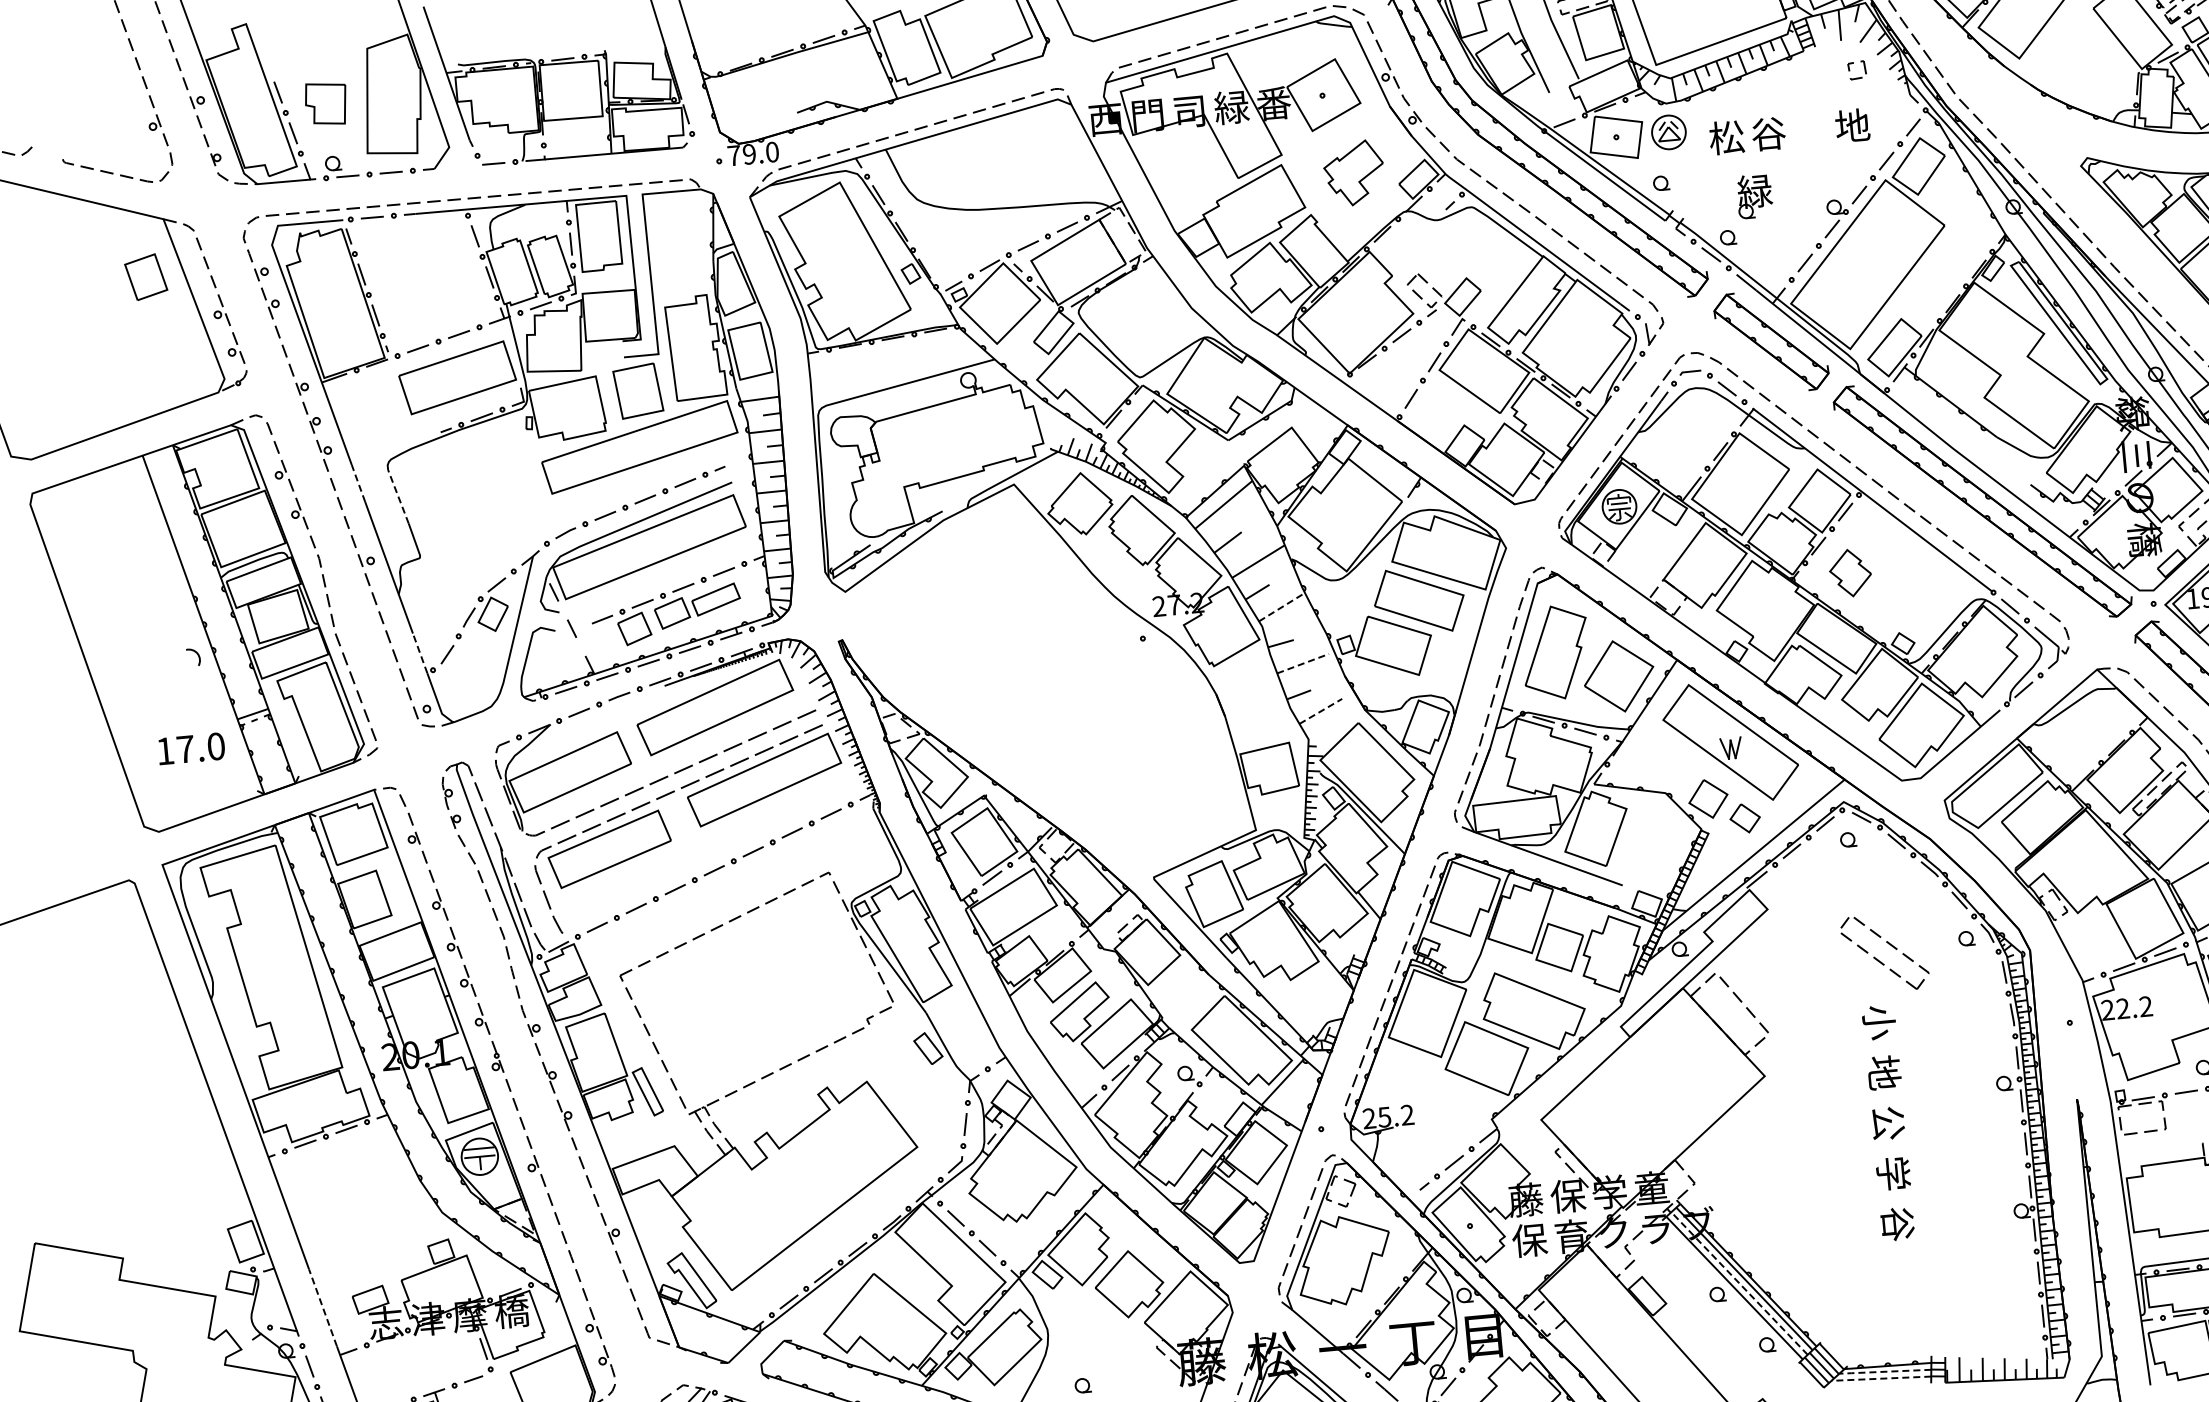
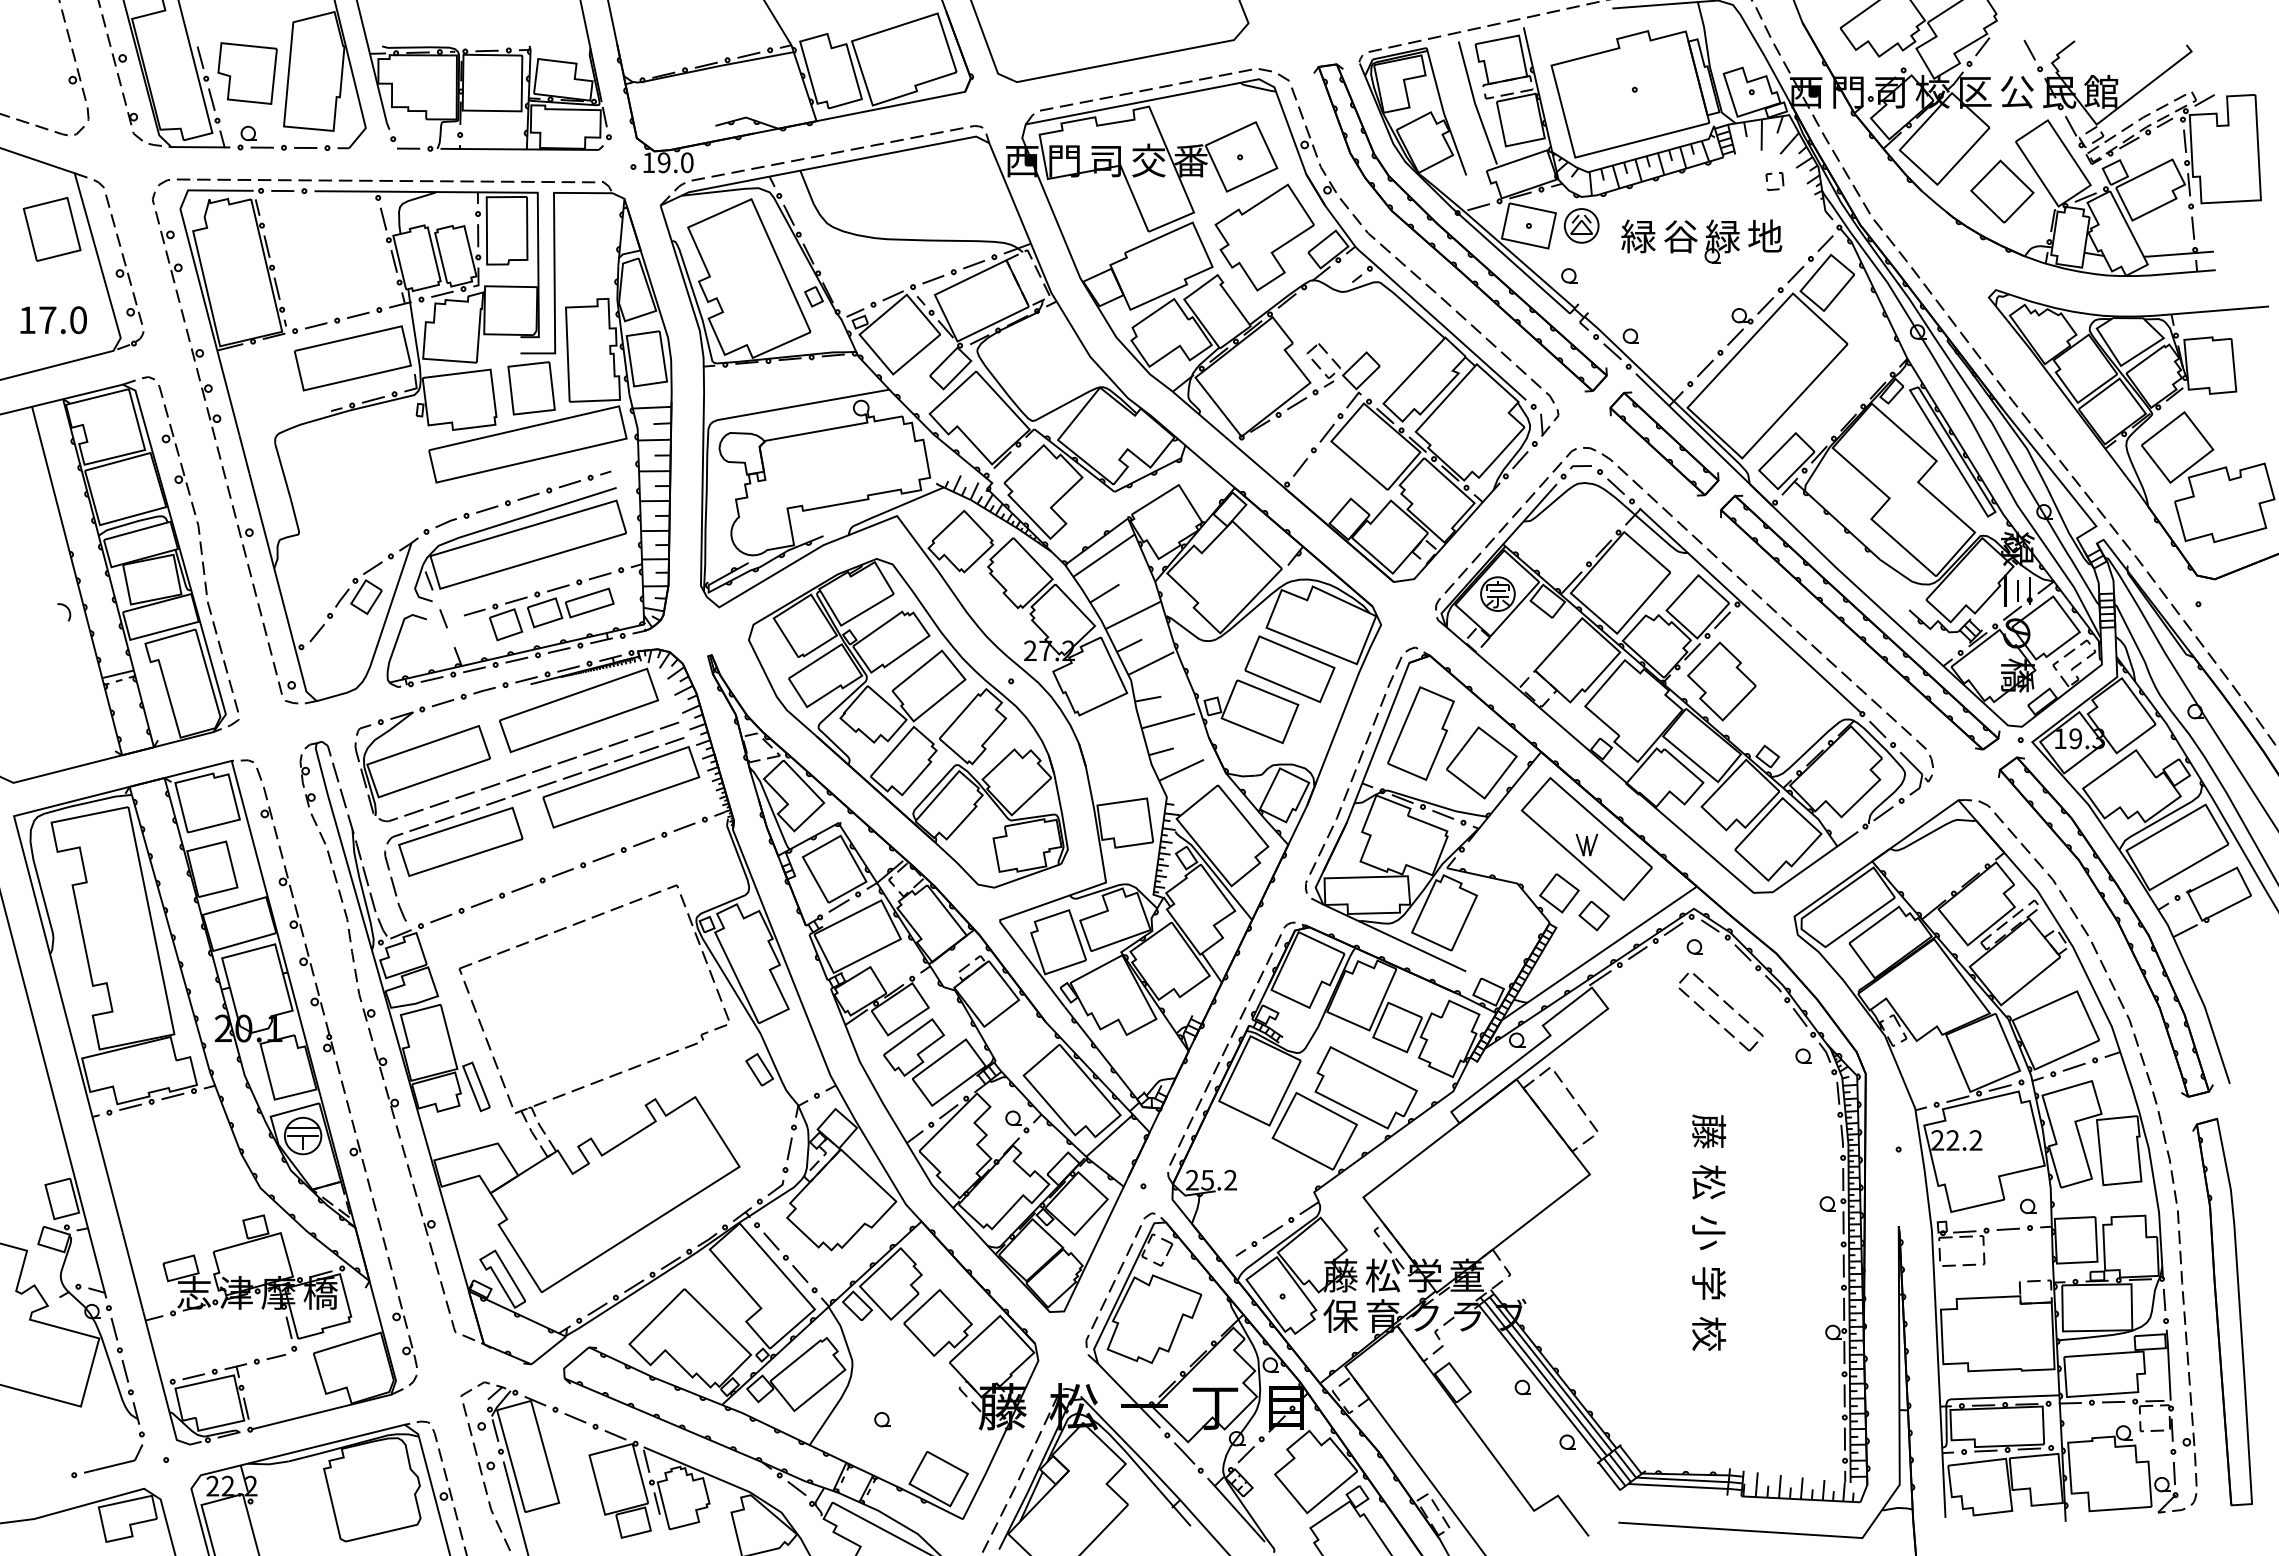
part: (2084, 59) -> (2002, 191), added
part: (326, 103) -> (247, 73), size x1.43
text: (1231, 107) -> (1148, 160), 緑 -> 交
text: (1726, 137) -> (1638, 236), 松 -> 緑
text: (733, 155) -> (648, 162), 79.0 -> 19.0
part: (1354, 173) -> (1264, 237), size x1.67
part: (1754, 196) -> (1721, 241), moved
part: (145, 277) -> (51, 229), size x1.43
line: (358, 483) -> (244, 454), dashed -> solid
line: (397, 496) -> (282, 471), dashed -> solid
part: (1850, 573) -> (1721, 681), size x1.67
line: (1280, 607) -> (1151, 663), dashed -> solid
line: (420, 652) -> (290, 628), dashed -> solid
line: (1303, 664) -> (1168, 721), dashed -> solid
part: (1044, 690) -> (908, 723), added
line: (1320, 711) -> (1181, 770), dashed -> solid
text: (191, 749) -> (53, 320), moved
part: (1889, 945) -> (1726, 1004), moved
text: (1879, 1022) -> (1709, 1131), 小 -> 藤
text: (1884, 1073) -> (1709, 1182), 地 -> 松
text: (1888, 1122) -> (1708, 1232), 公 -> 小
text: (1567, 1195) -> (1382, 1275), 保 -> 松
text: (1898, 1223) -> (1709, 1333), 谷 -> 校
line: (1739, 1283) -> (1545, 1378), dashed -> solid
line: (322, 1308) -> (132, 1272), dashed -> solid
line: (1884, 1371) -> (1681, 1479), dashed -> solid
line: (1881, 1378) -> (1678, 1486), dashed -> solid

